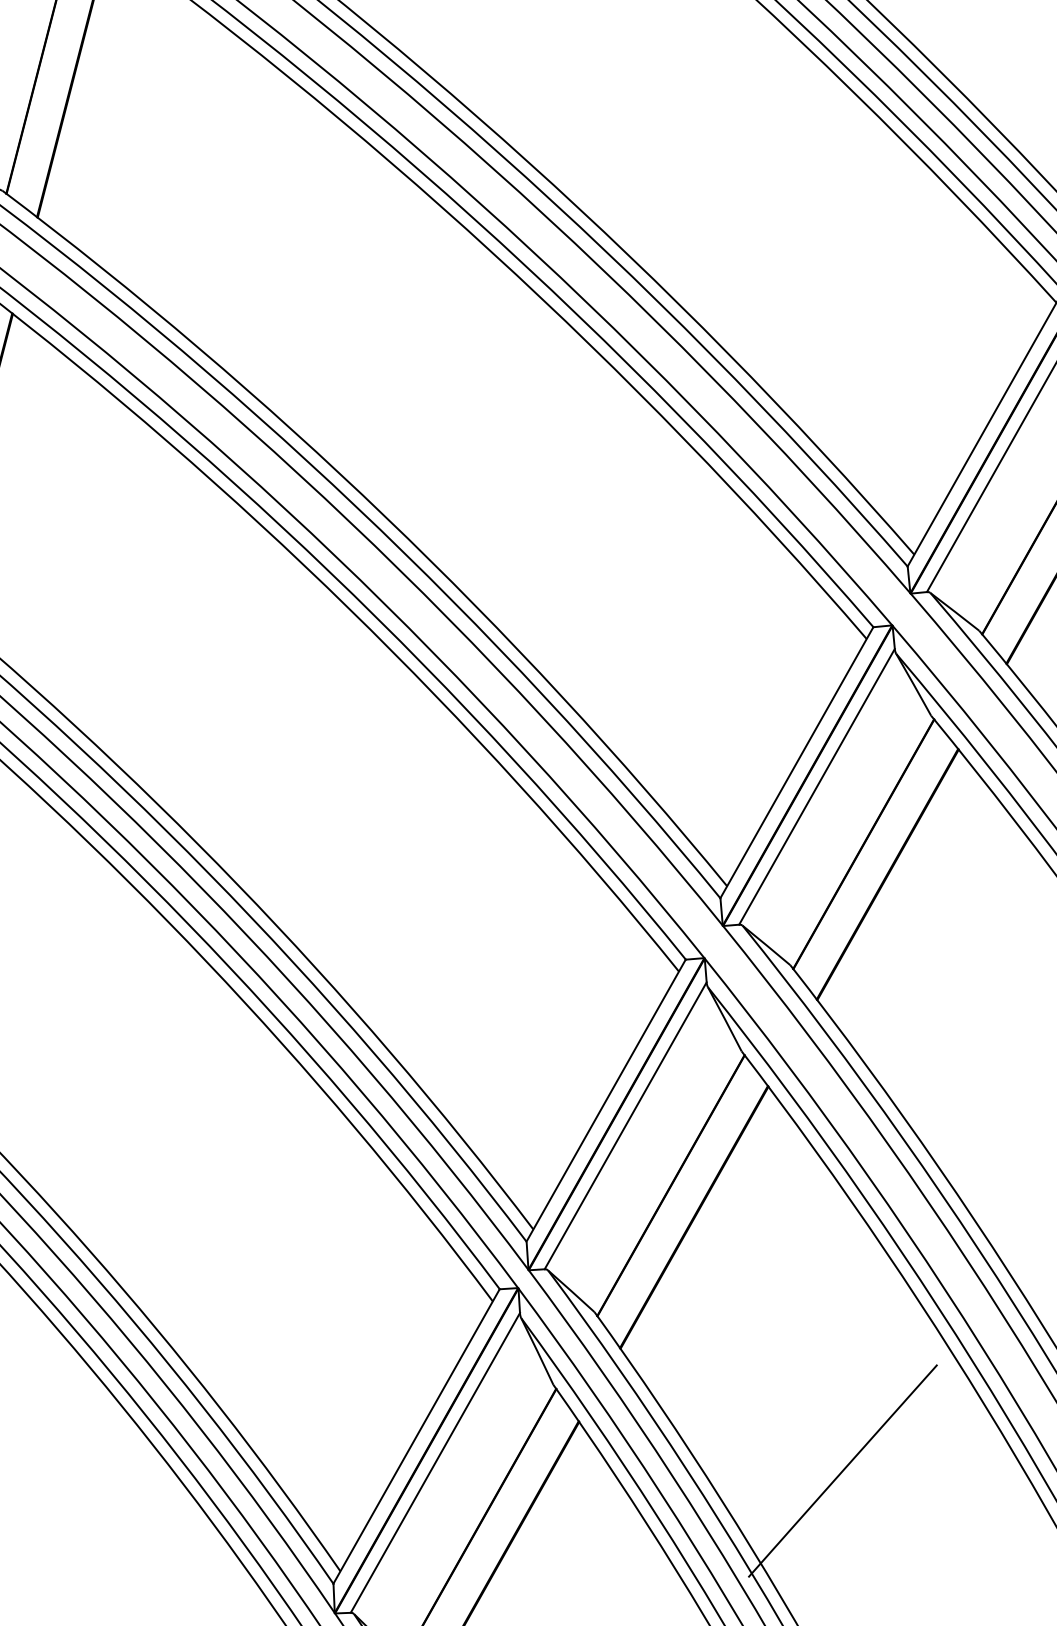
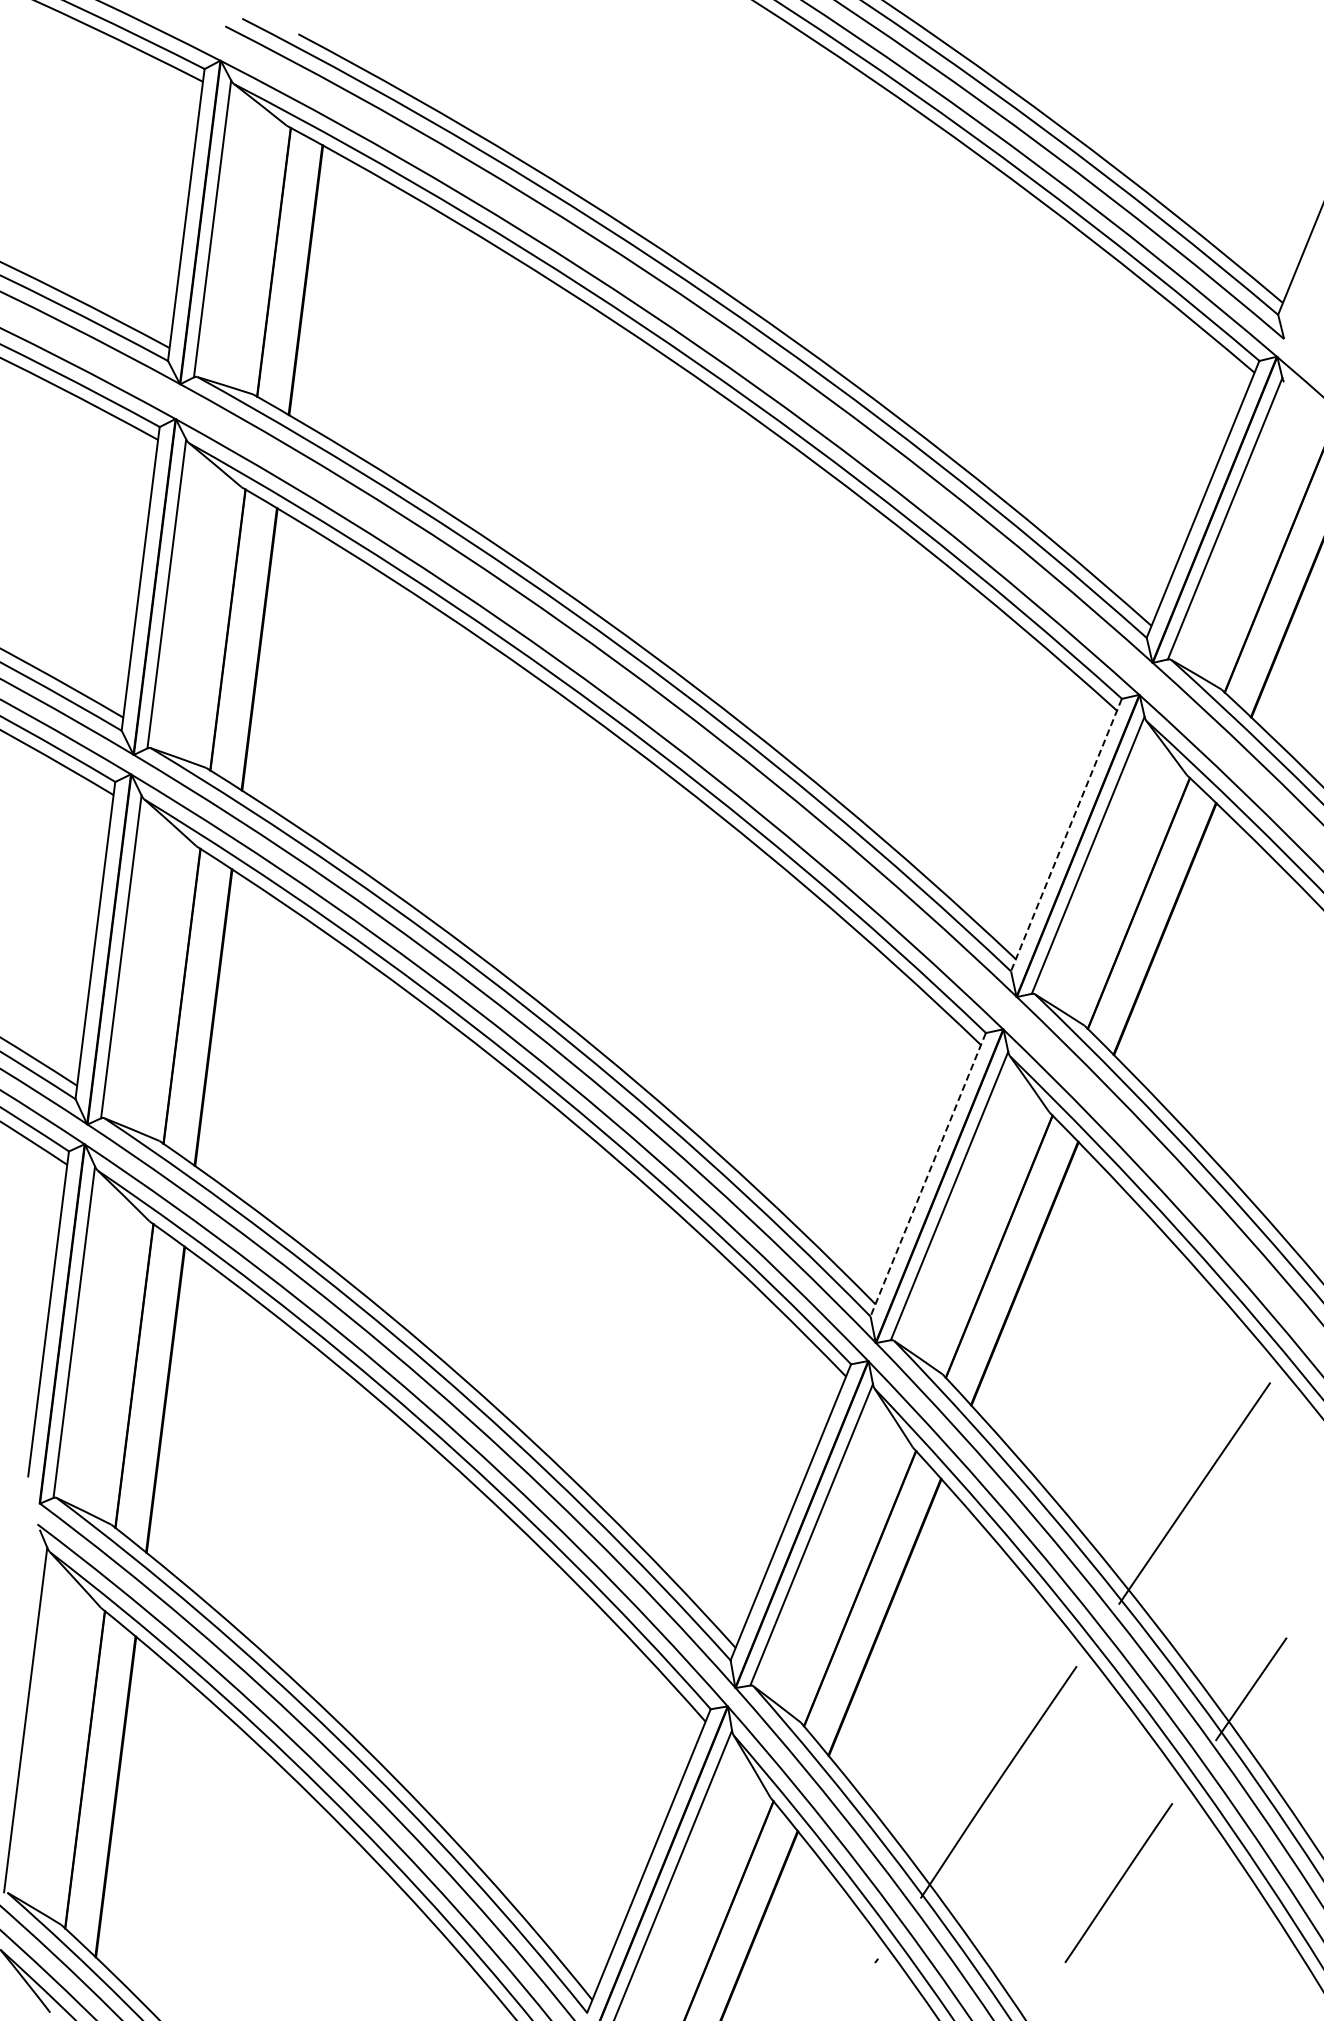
line: (796, 763) -> (1066, 835), solid -> dashed
line: (606, 1100) -> (928, 1174), solid -> dashed

